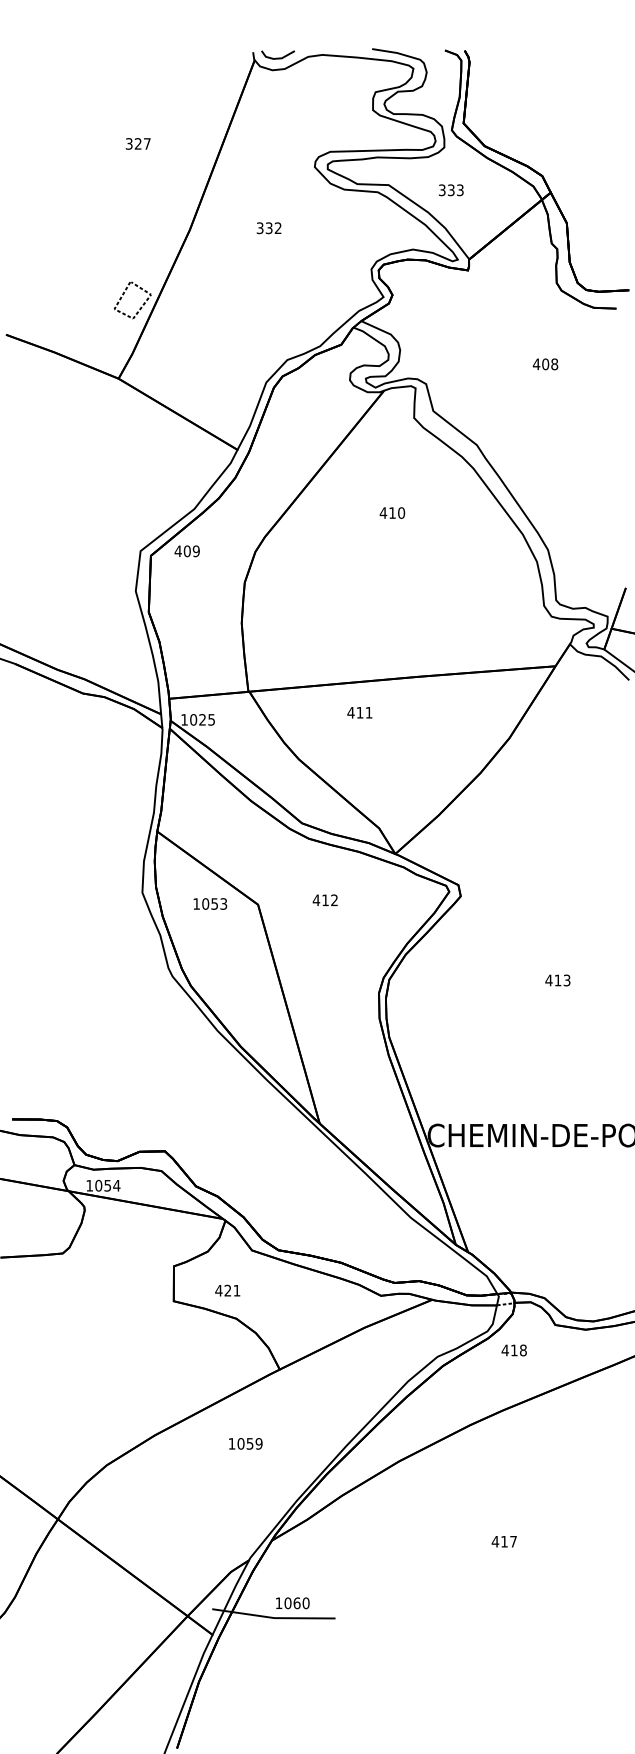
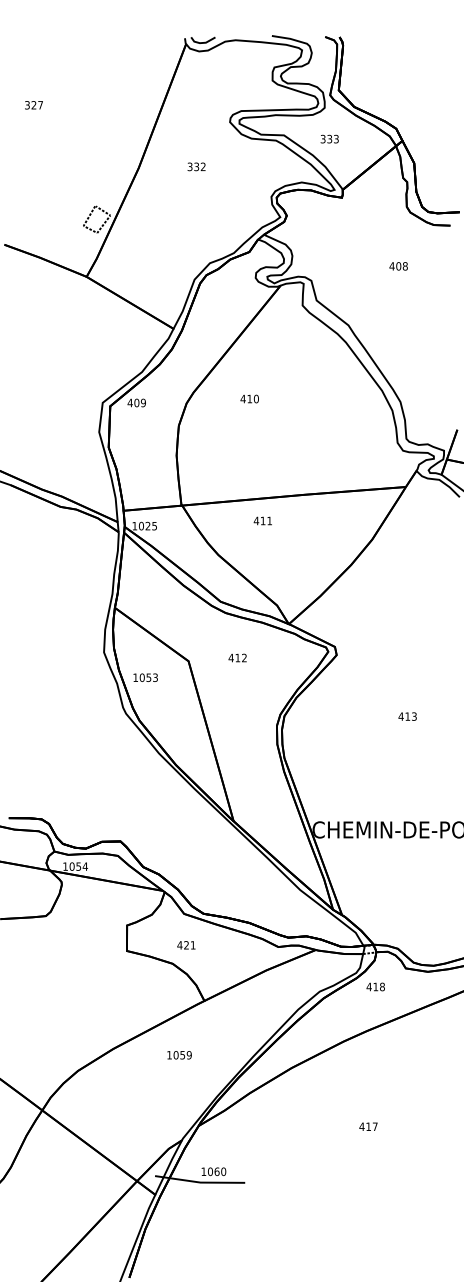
text: (137, 144) -> (33, 105), moved
text: (392, 512) -> (249, 398), moved
text: (210, 903) -> (145, 677), moved
text: (227, 1290) -> (186, 945), moved

